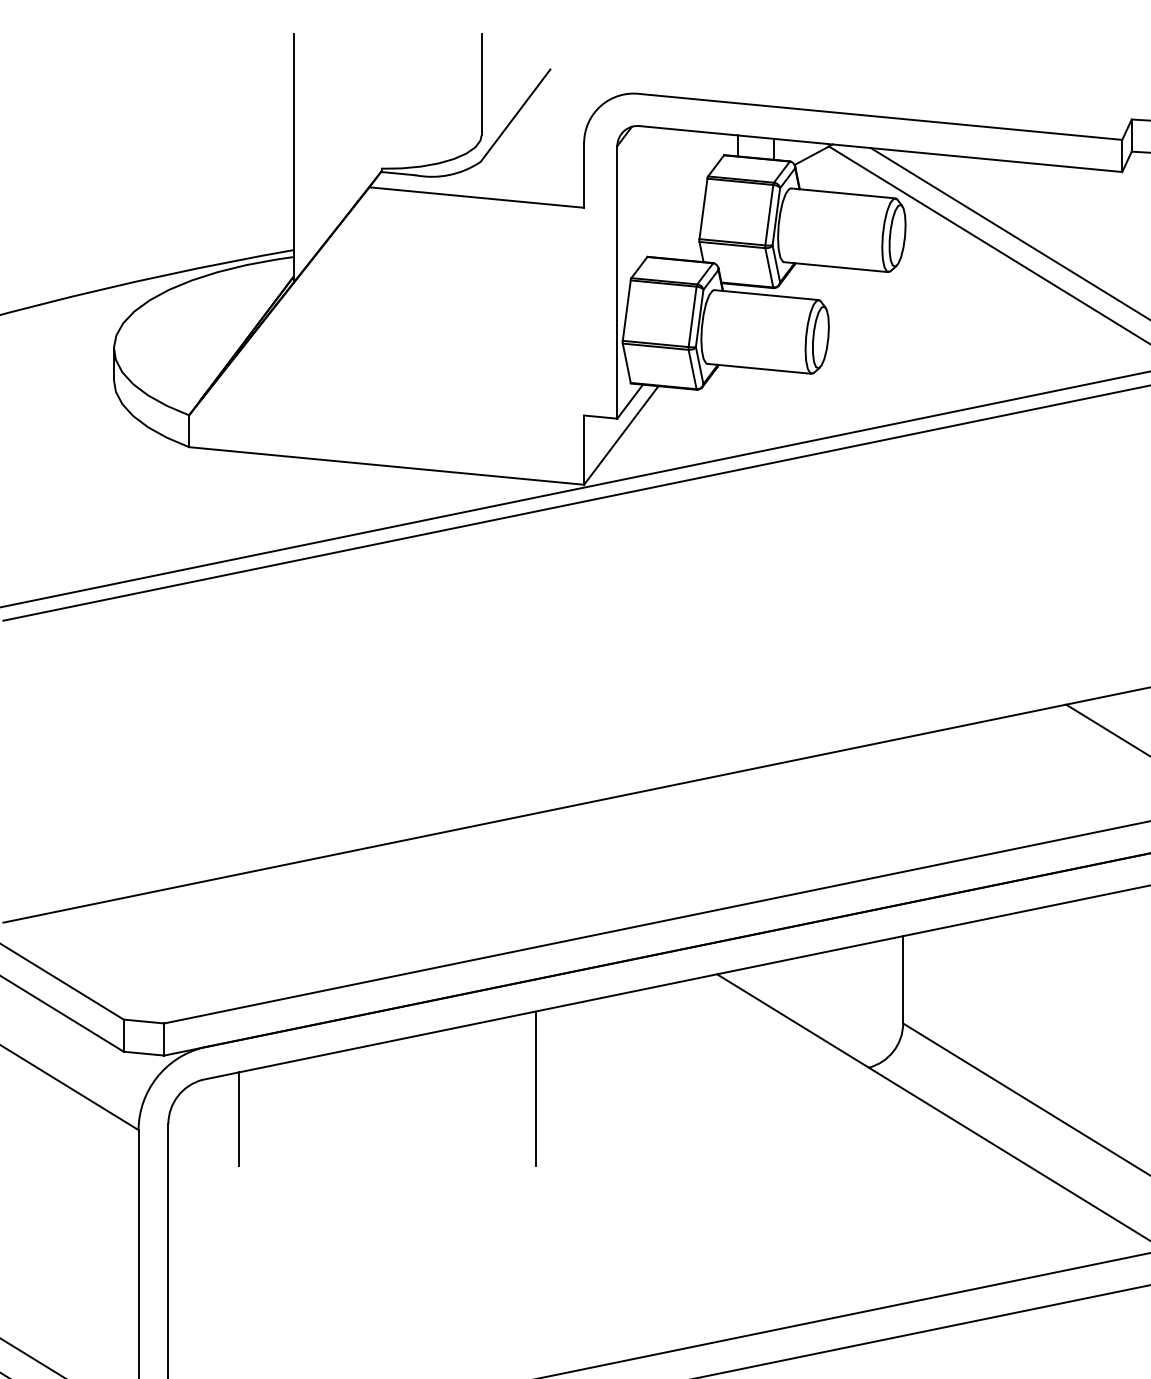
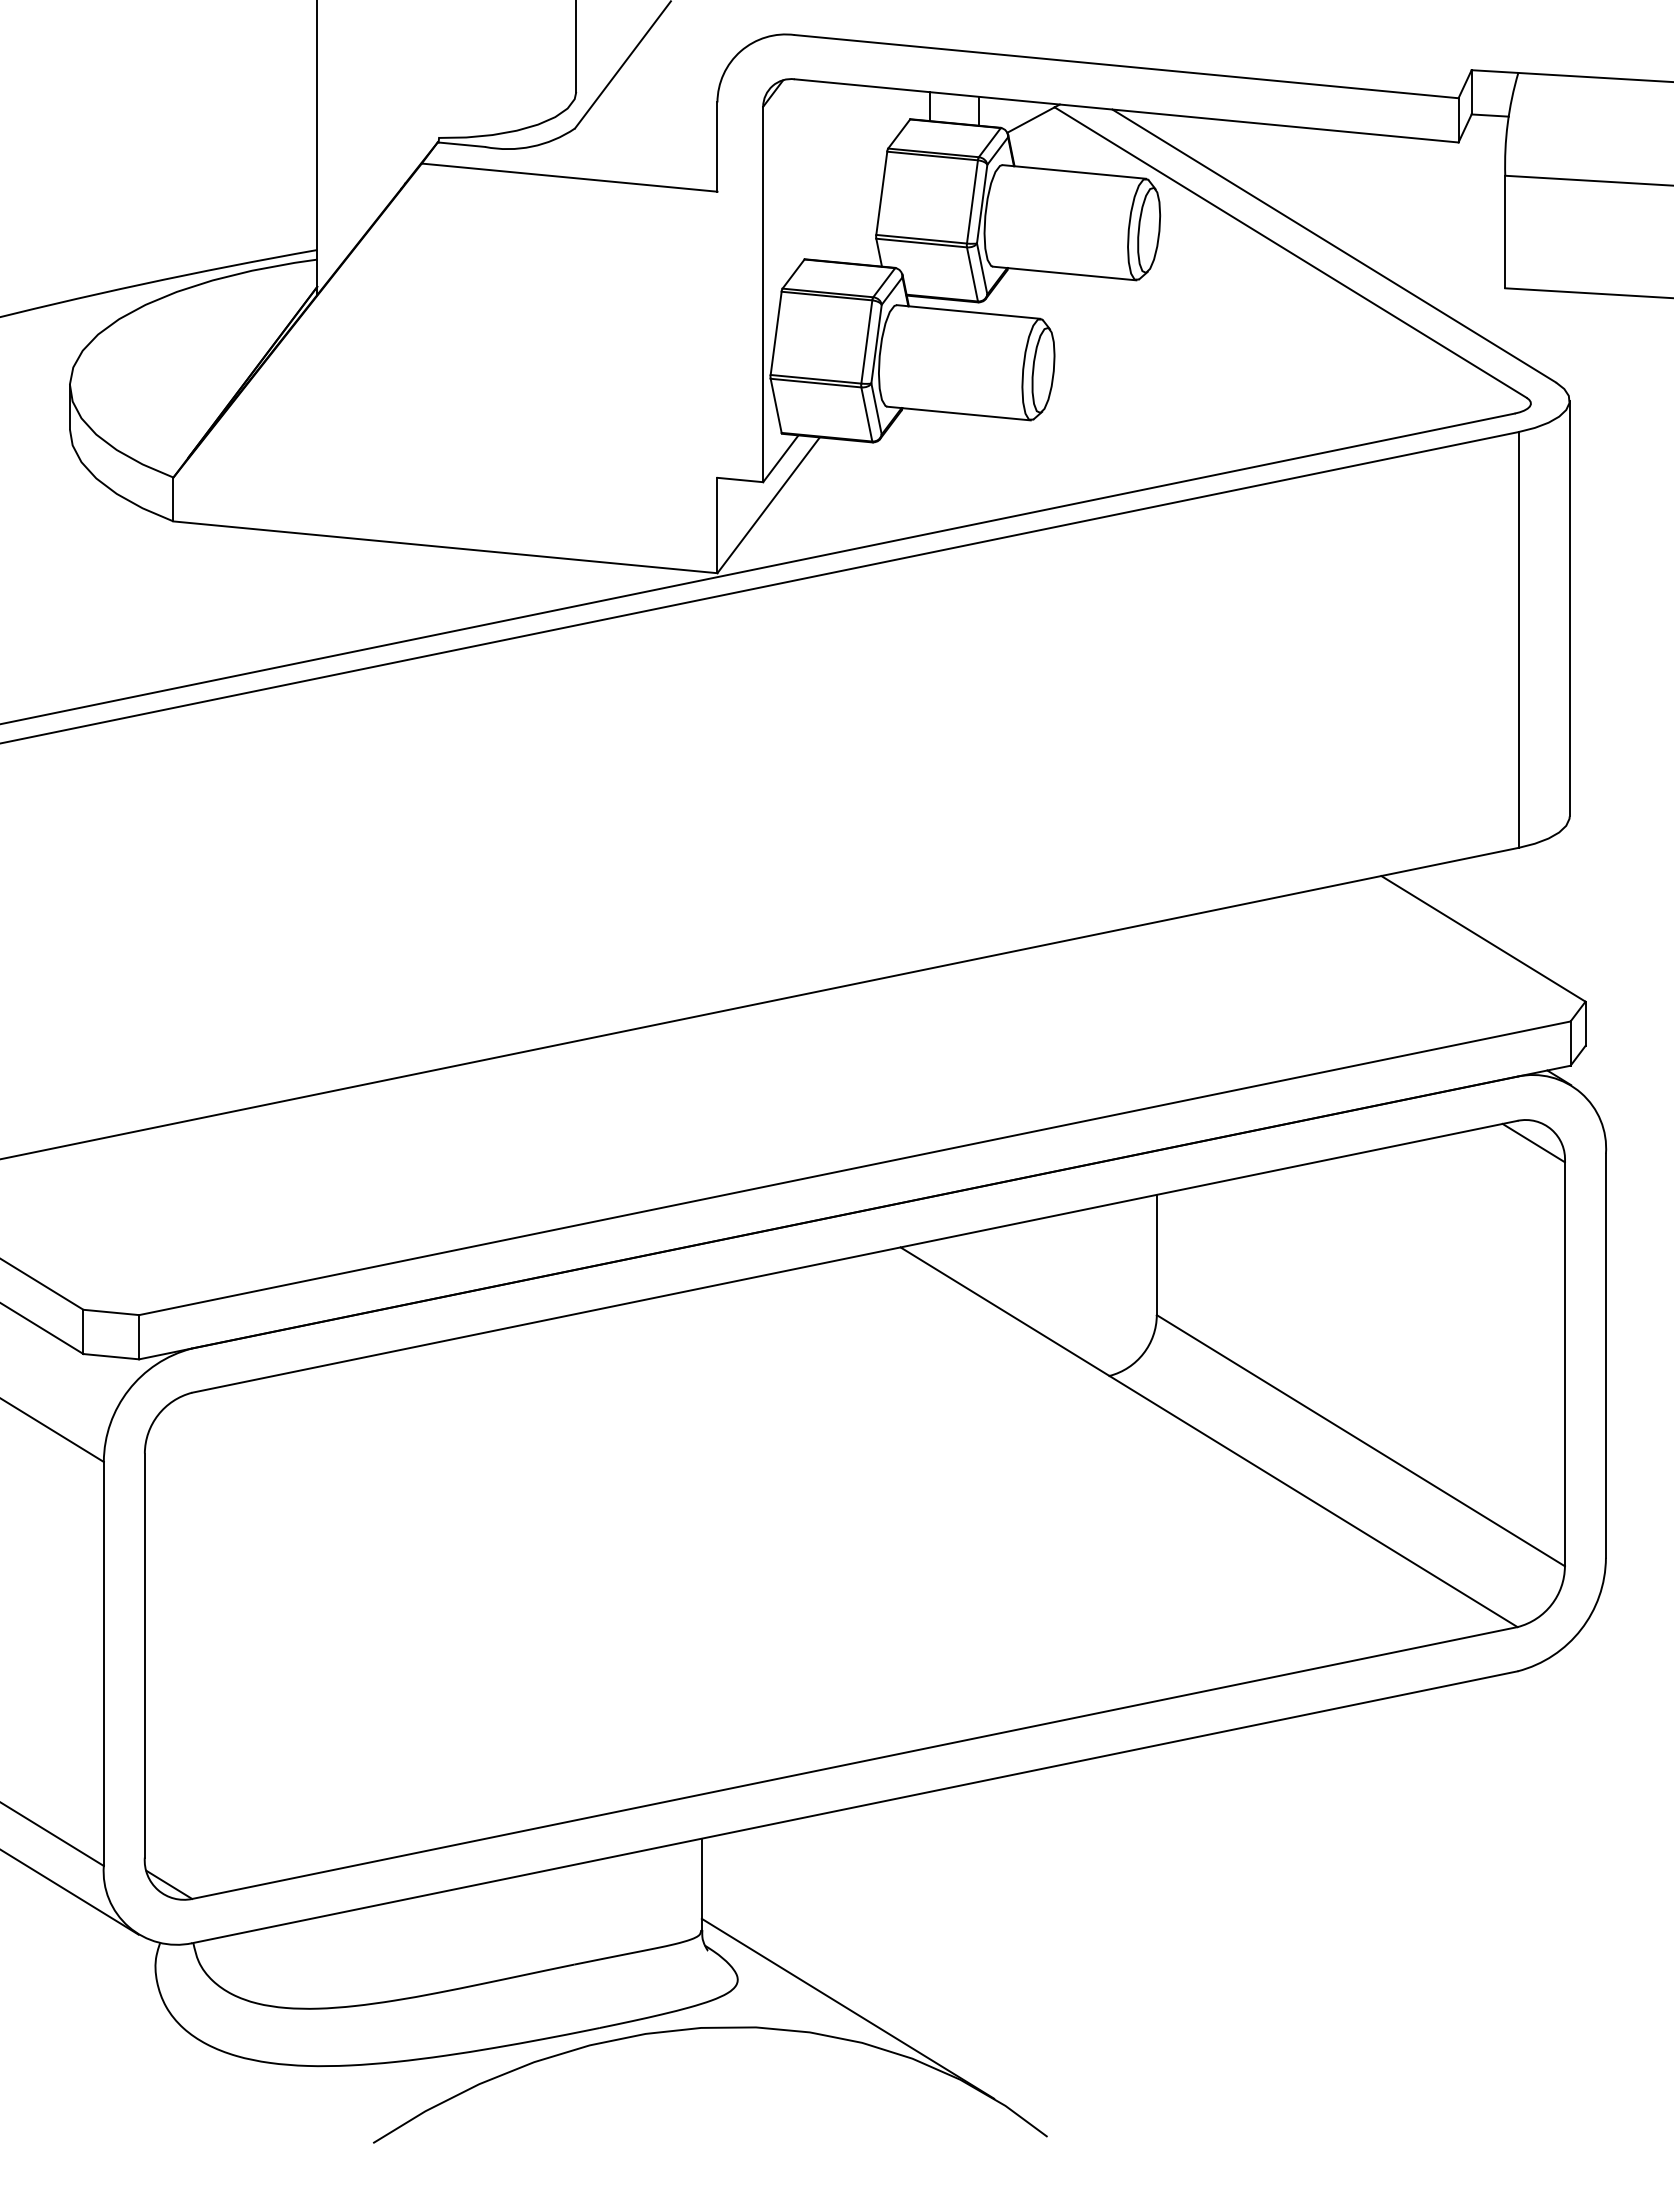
line: (535, 1088) -> (650, 1404), removed
line: (239, 1118) -> (242, 1446), removed

